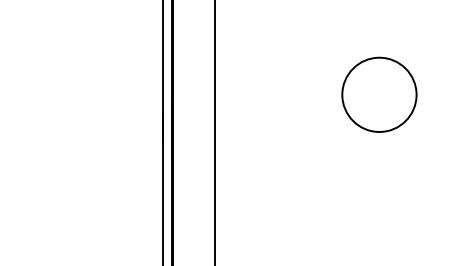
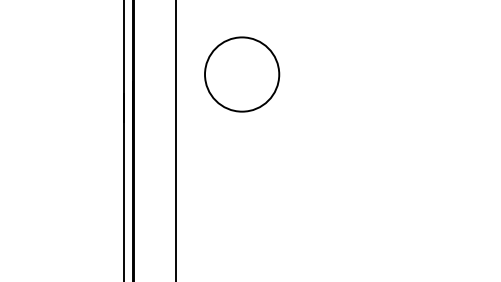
circle: (379, 94) -> (242, 74), moved

